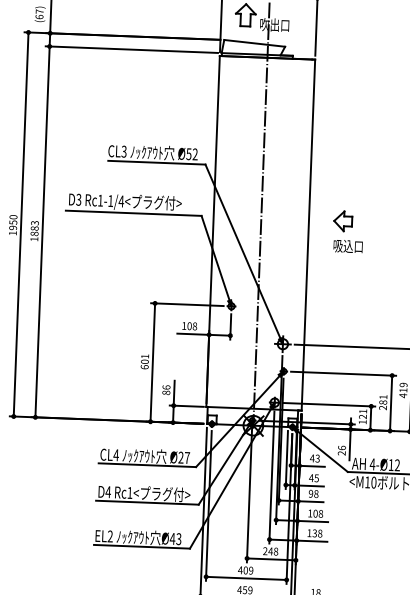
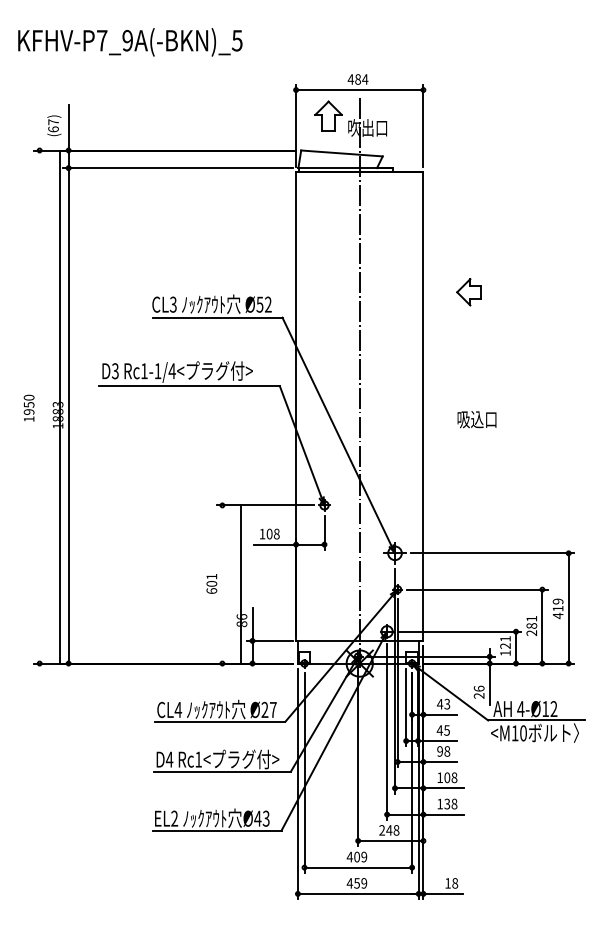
part: (342, 221) -> (468, 292), moved
line: (21, 224) -> (59, 406), moved
line: (152, 362) -> (241, 584), moved

